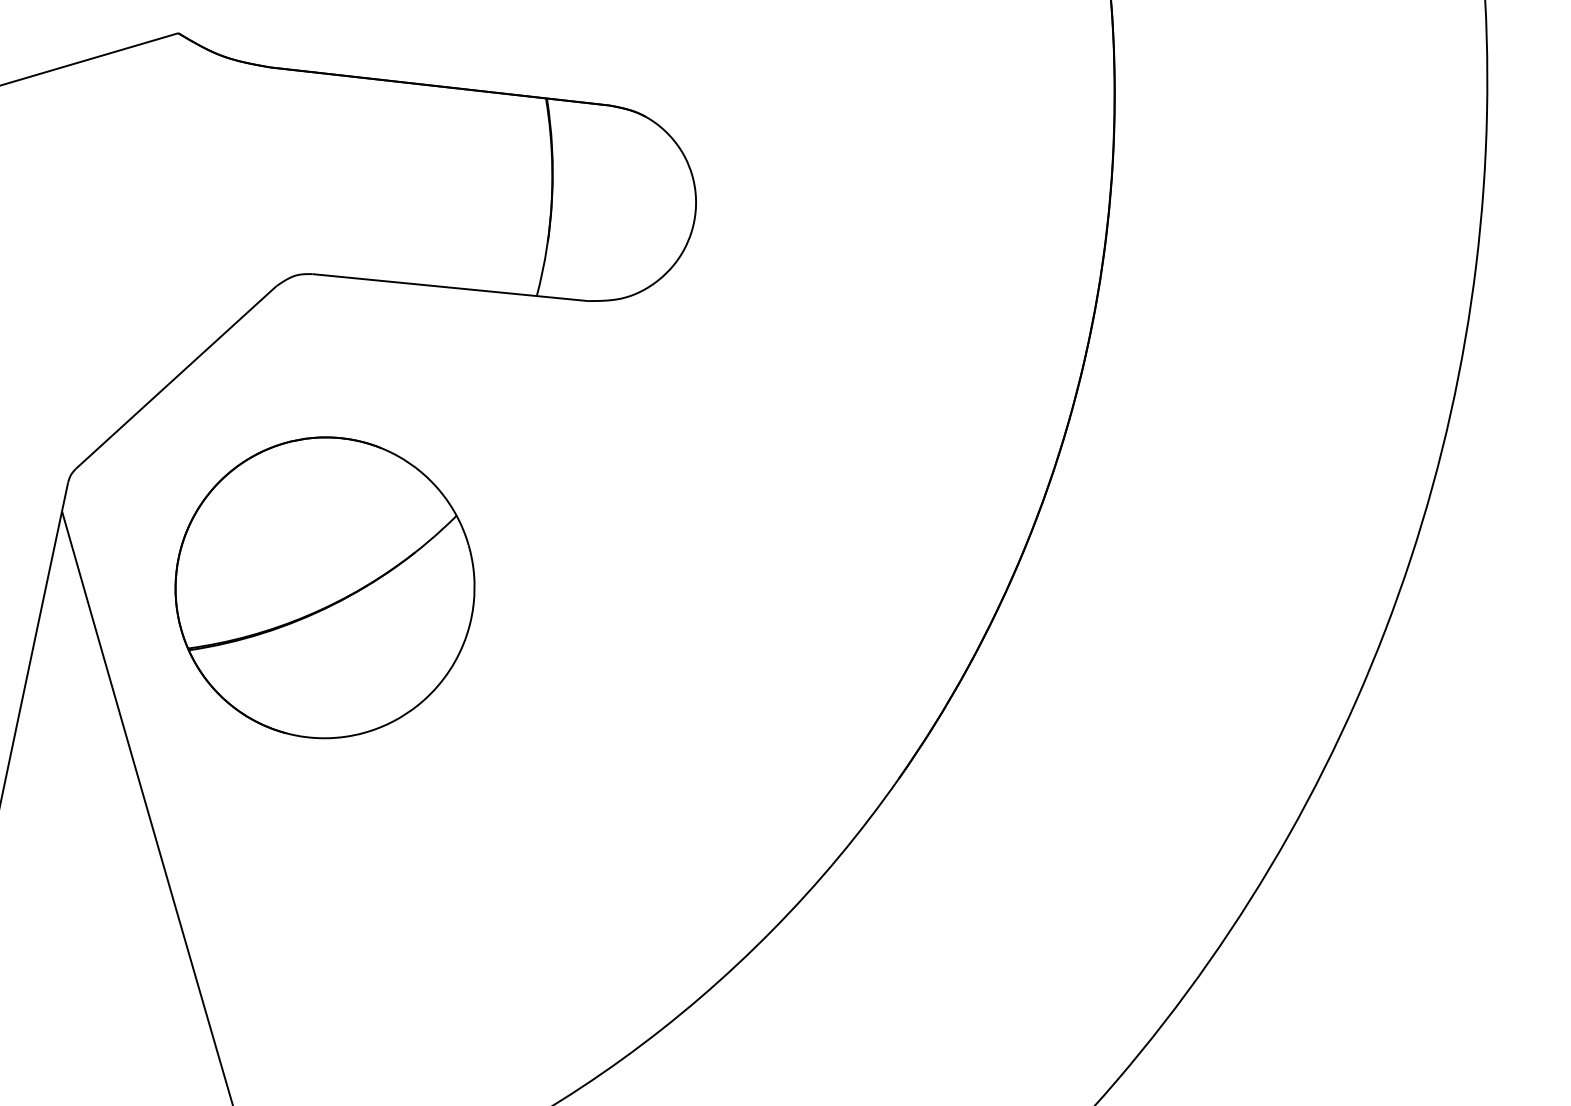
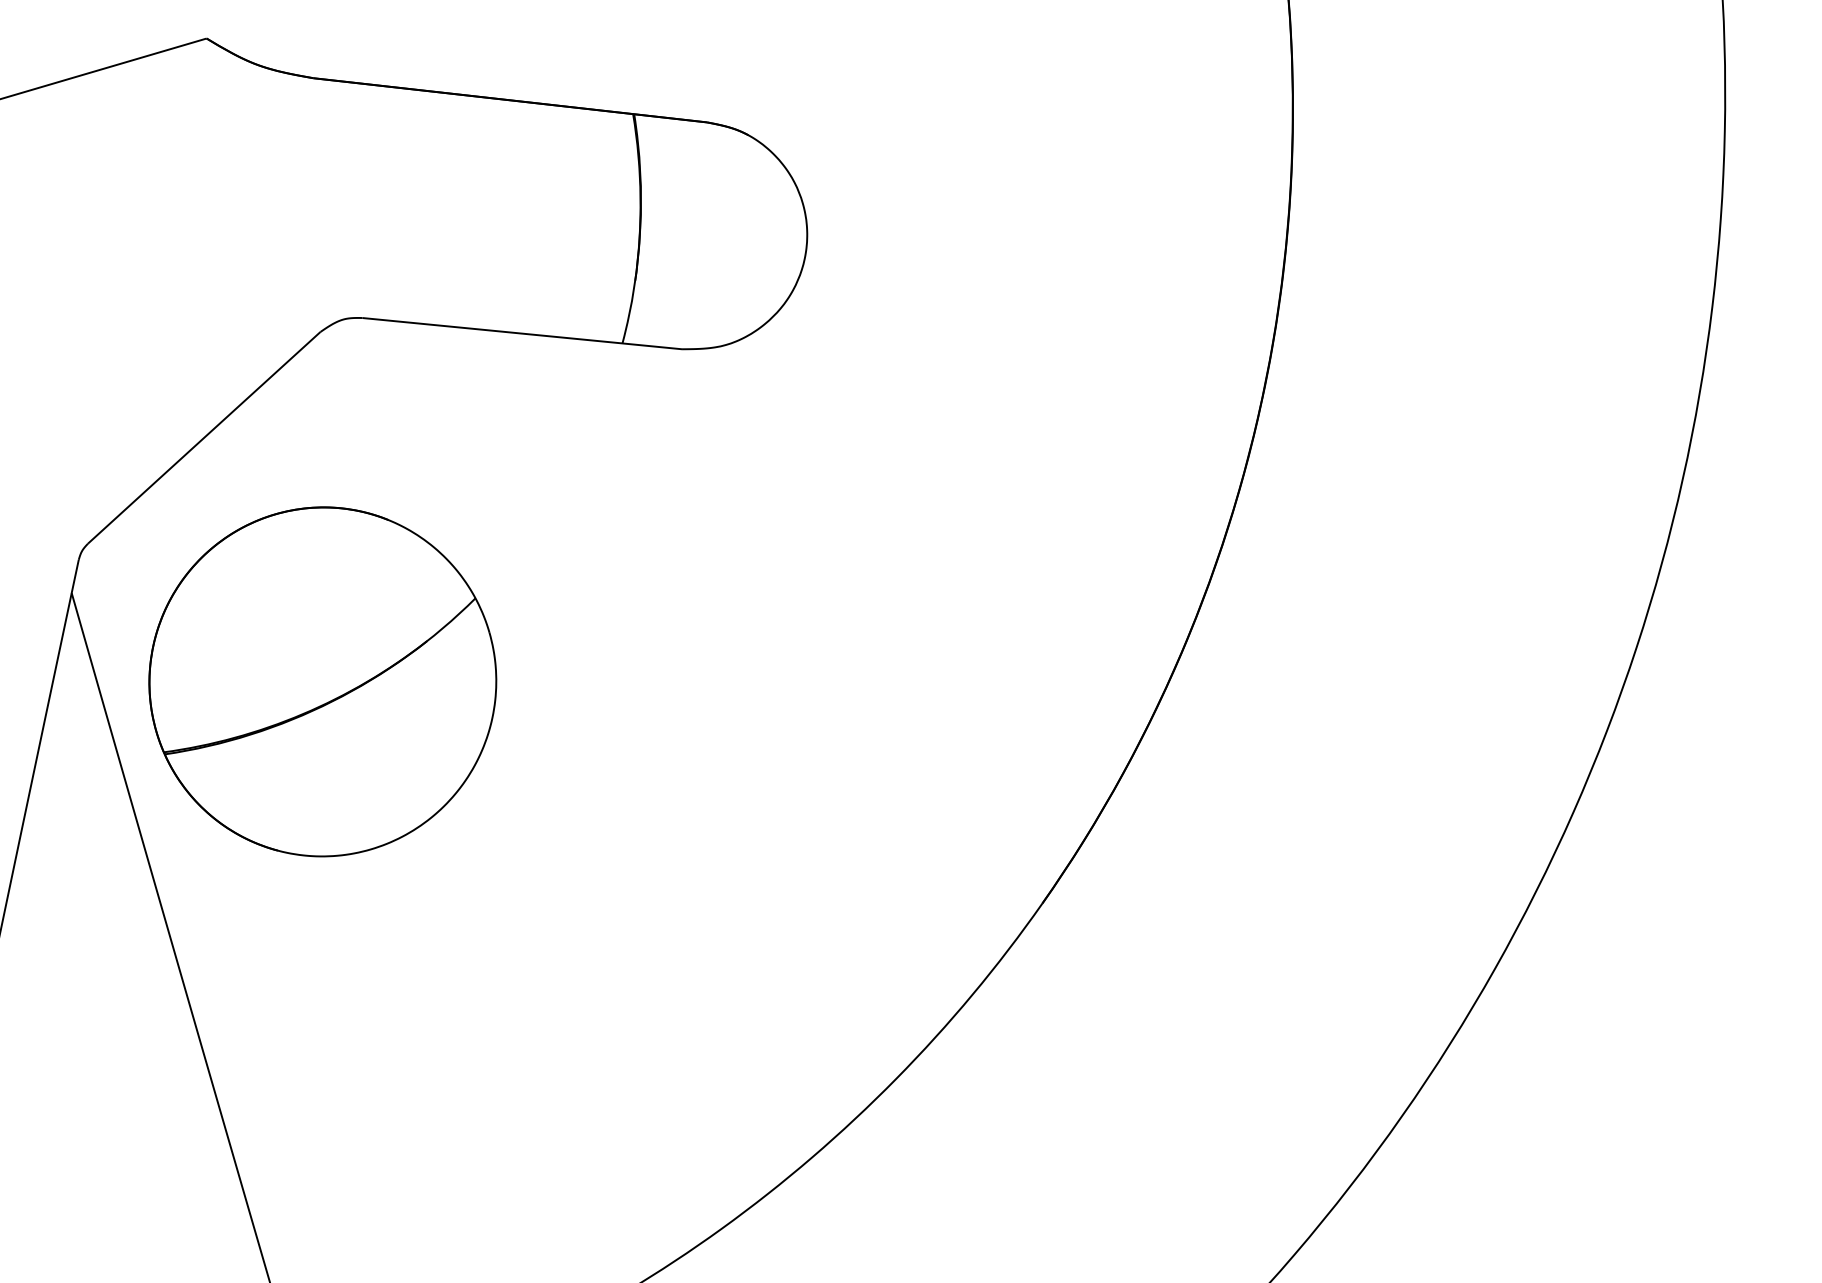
part: (324, 587) -> (322, 681), moved

